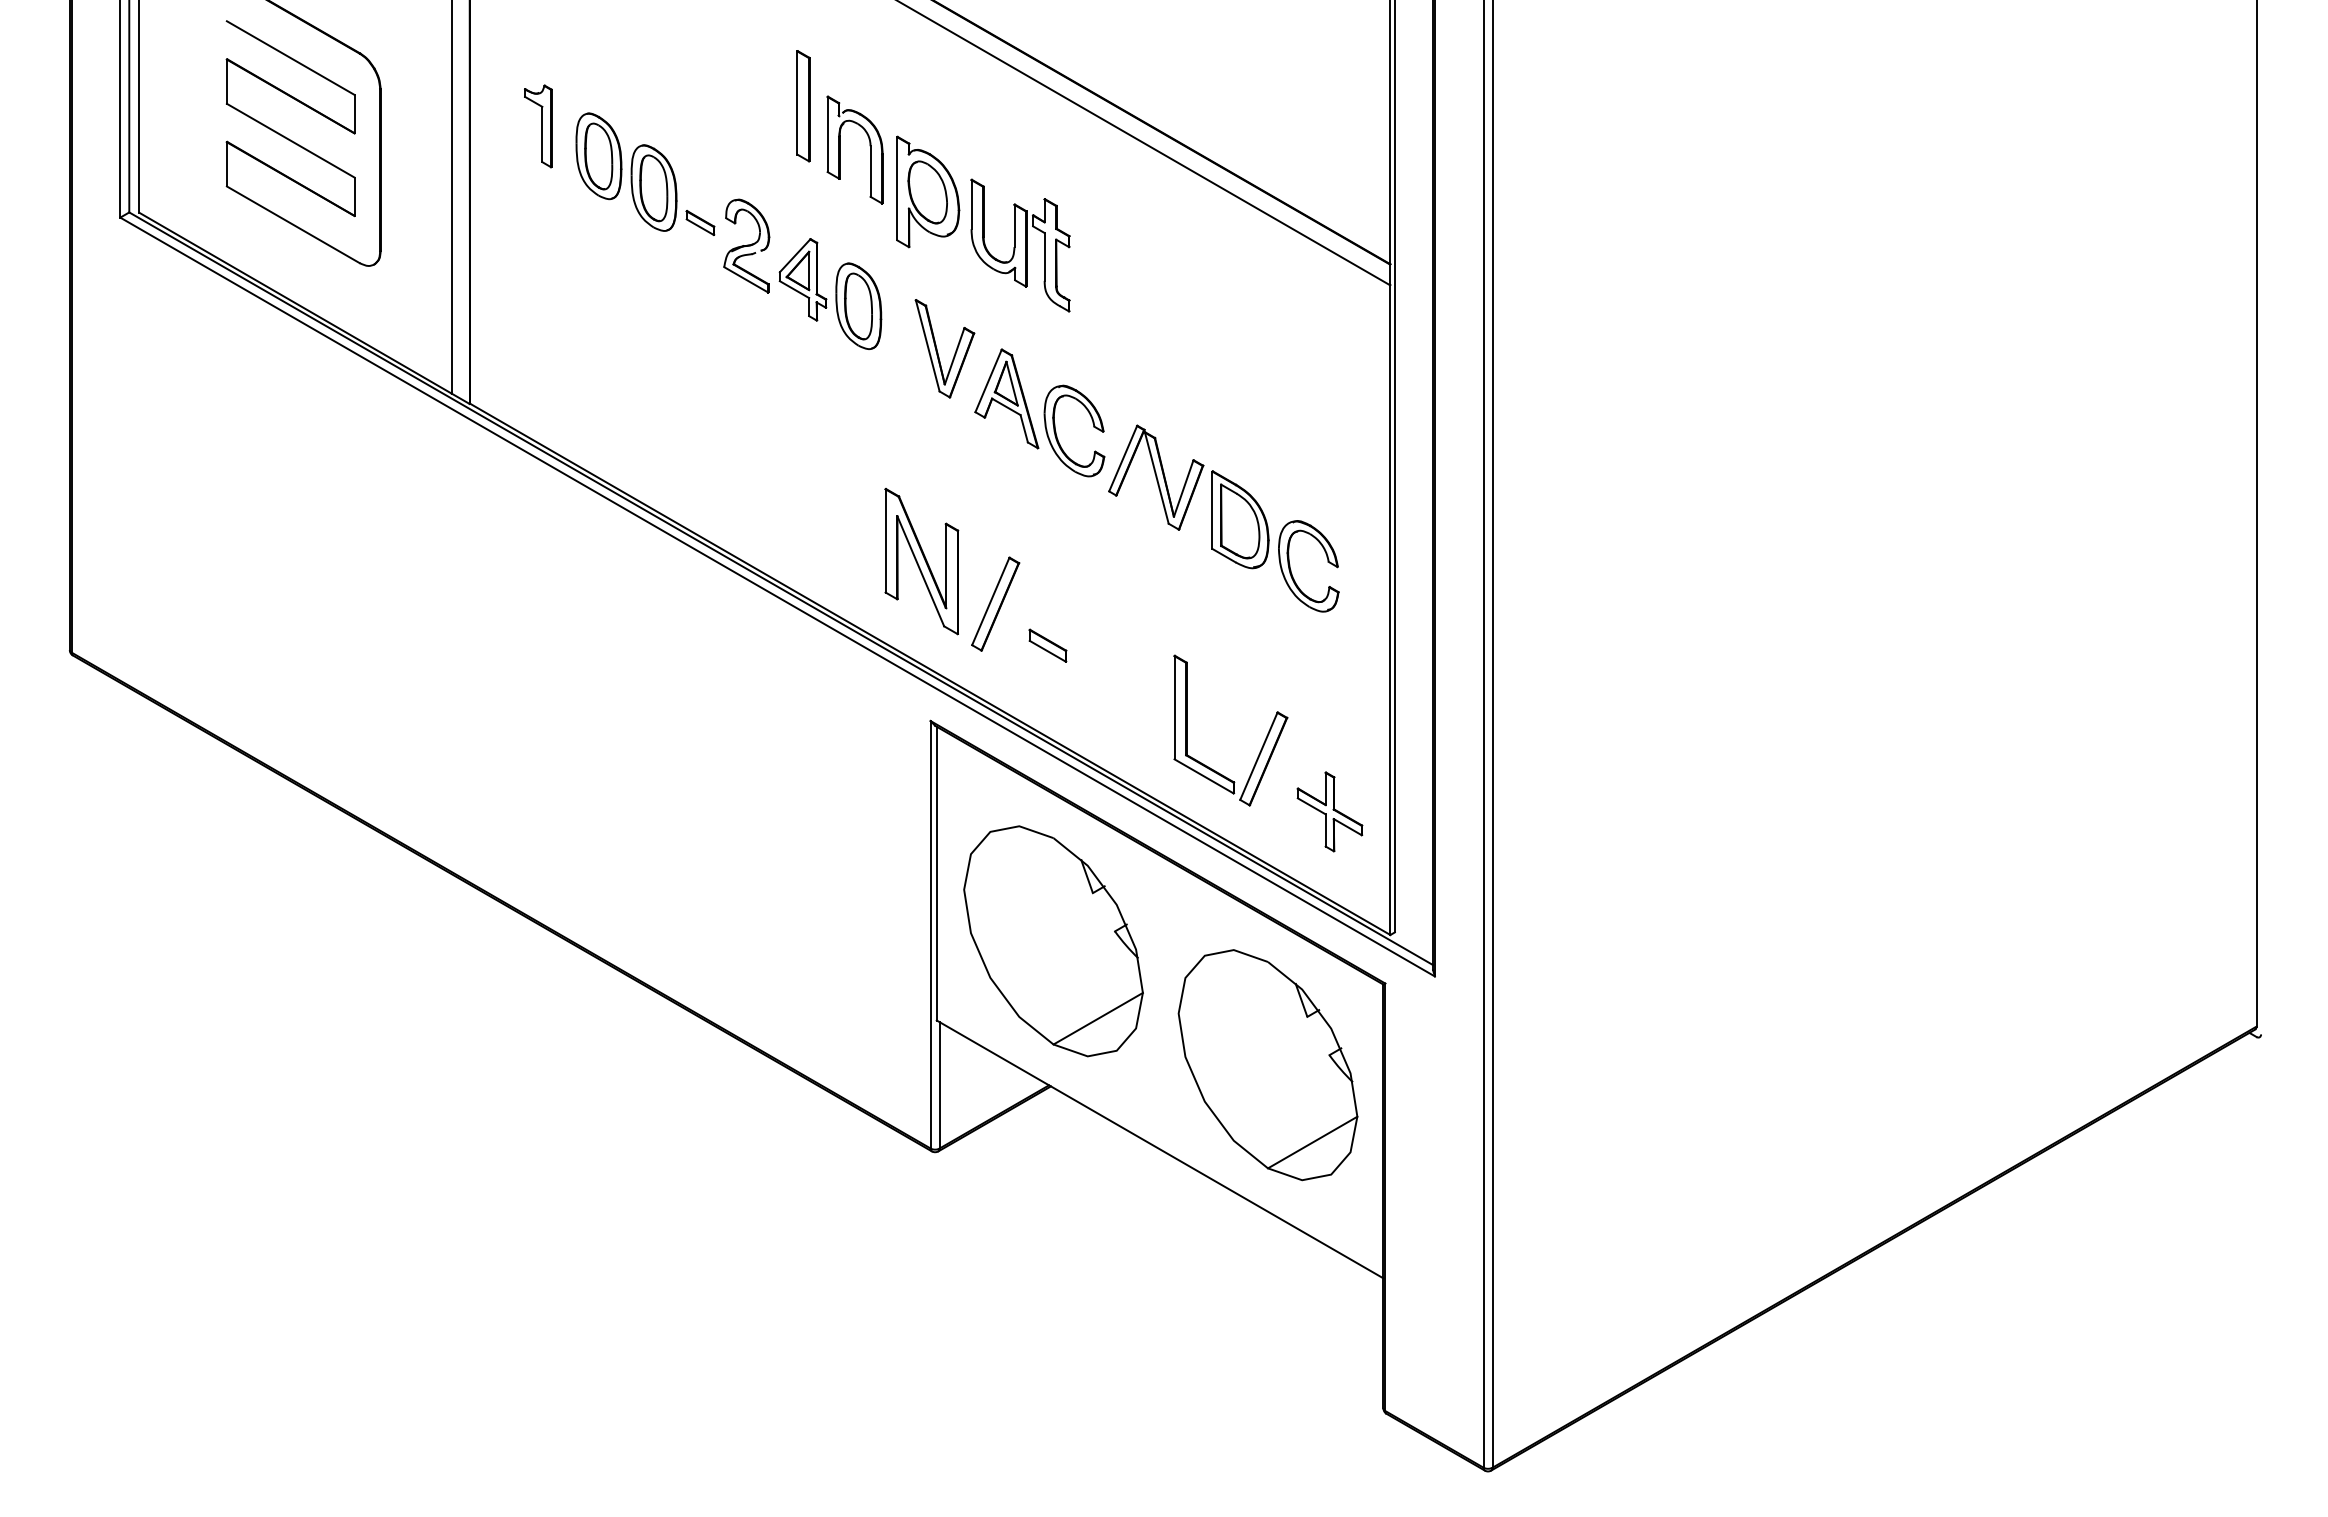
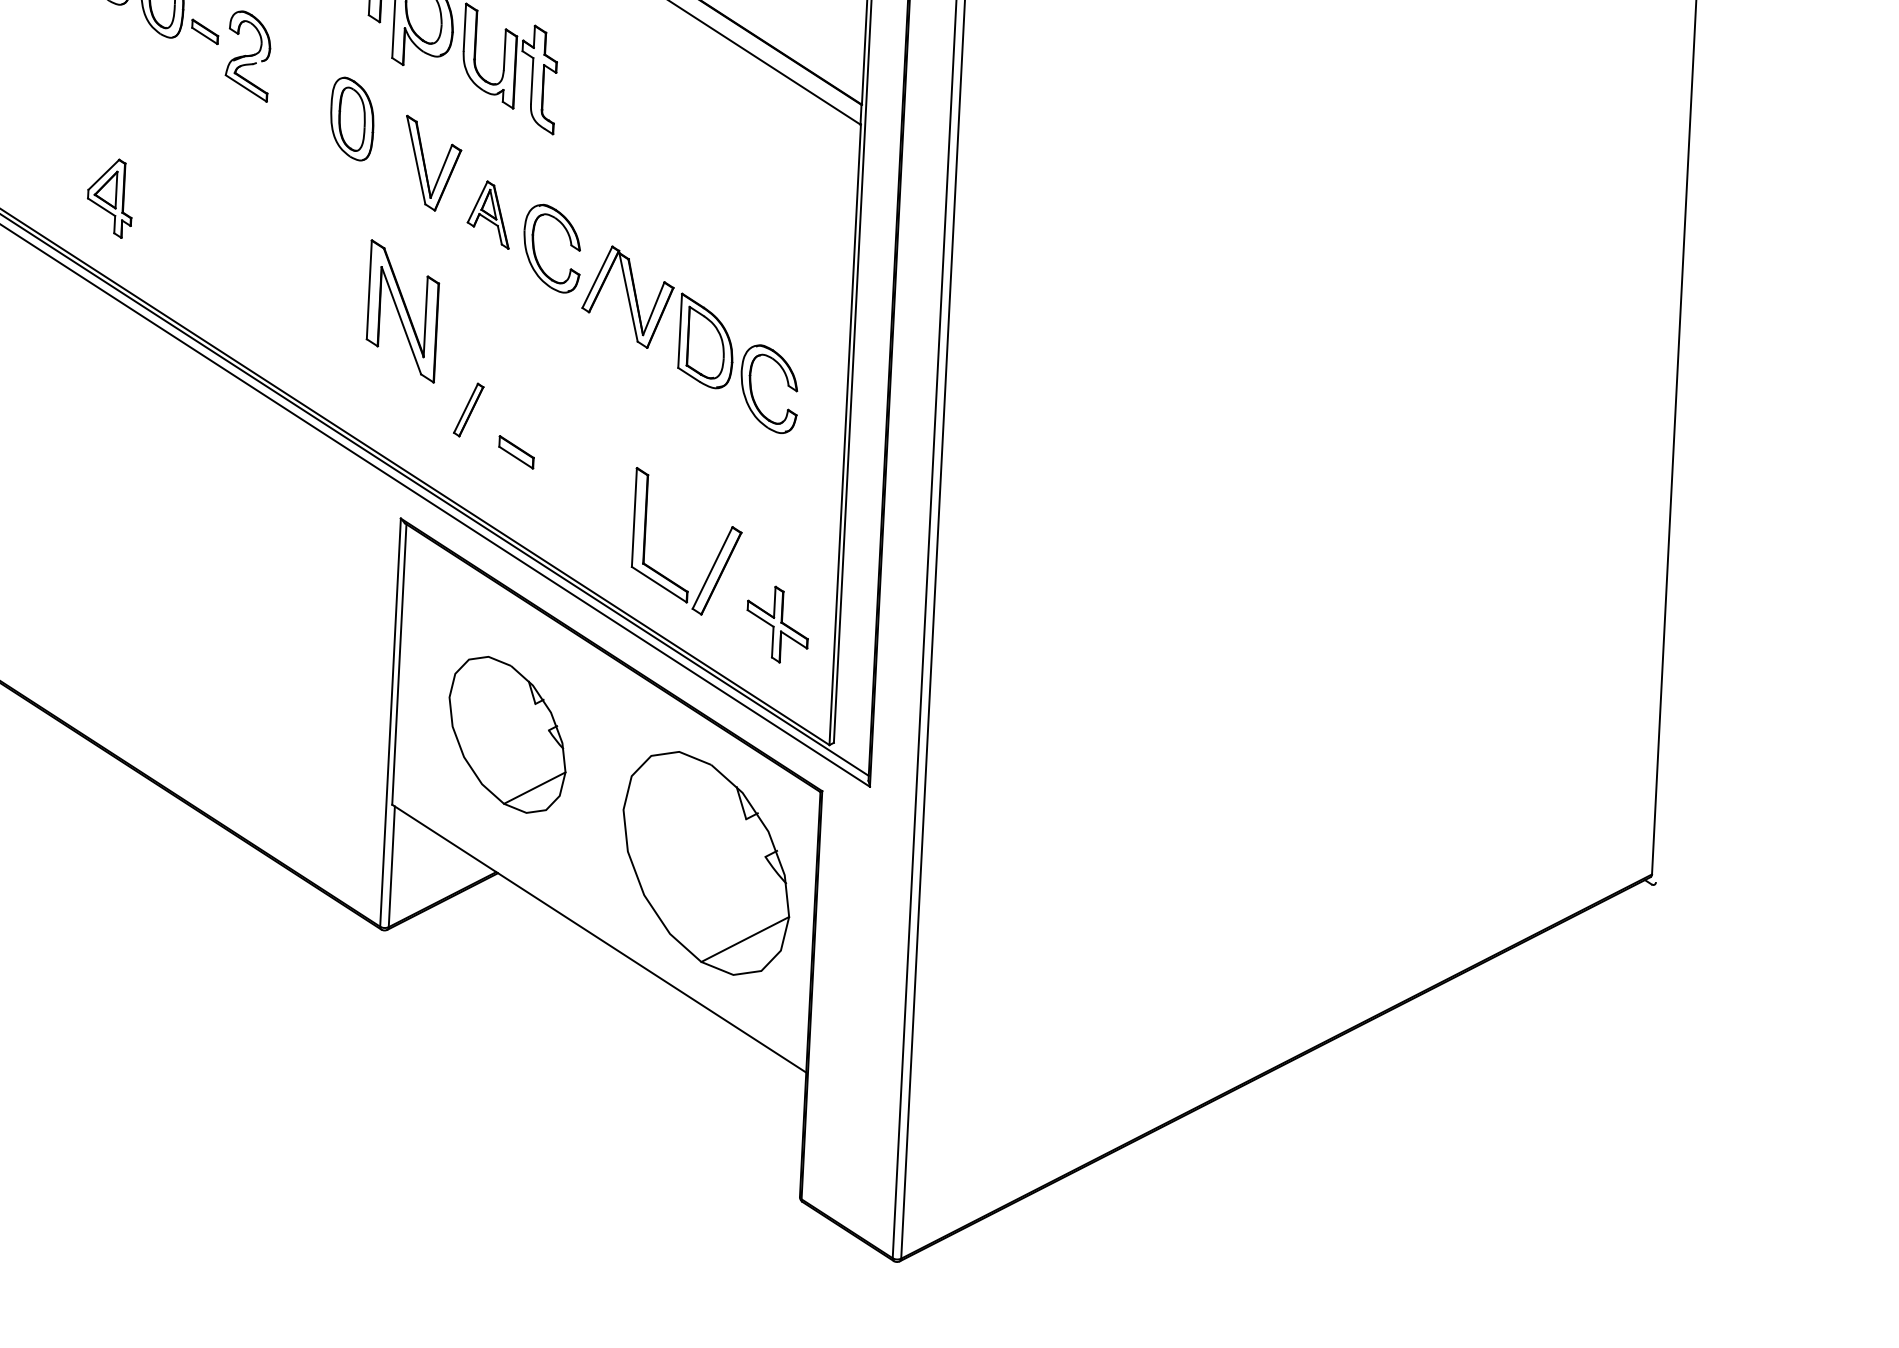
part: (802, 279) -> (109, 197), moved
part: (1006, 398) -> (488, 214), size x0.7
part: (921, 561) -> (402, 311), moved
part: (995, 603) -> (468, 409), size x0.6
part: (1053, 941) -> (507, 734), size x0.7

